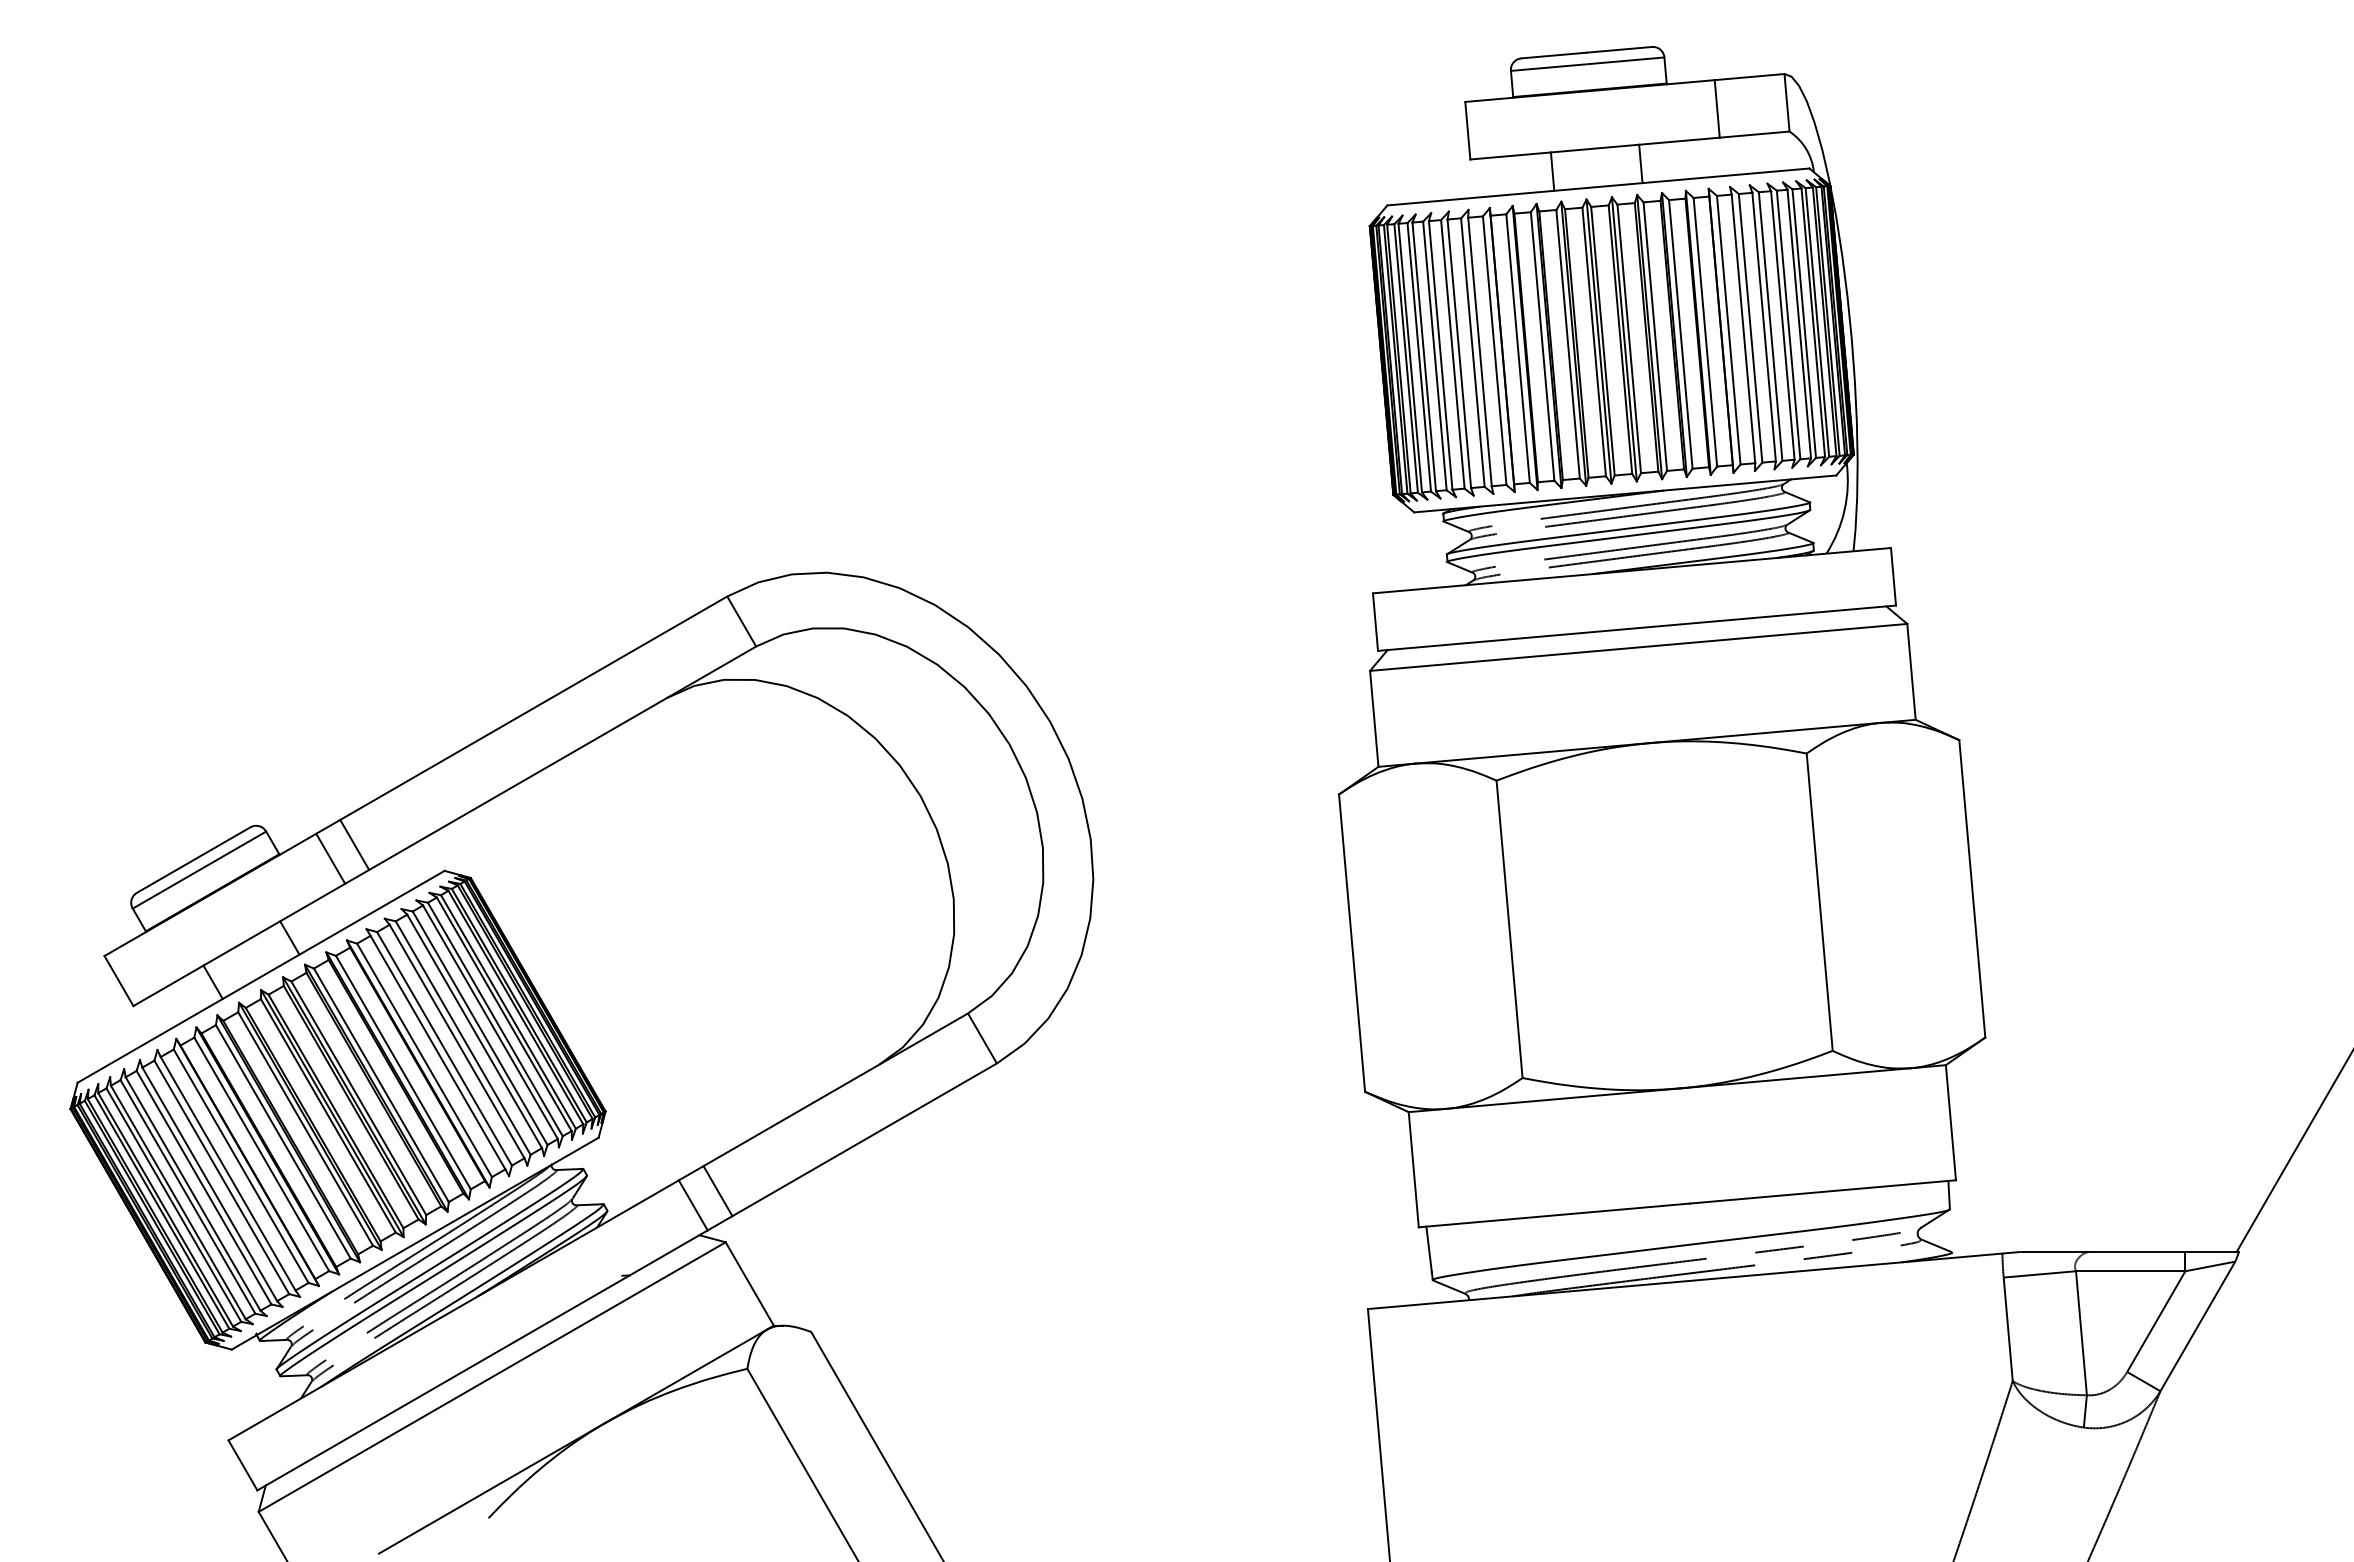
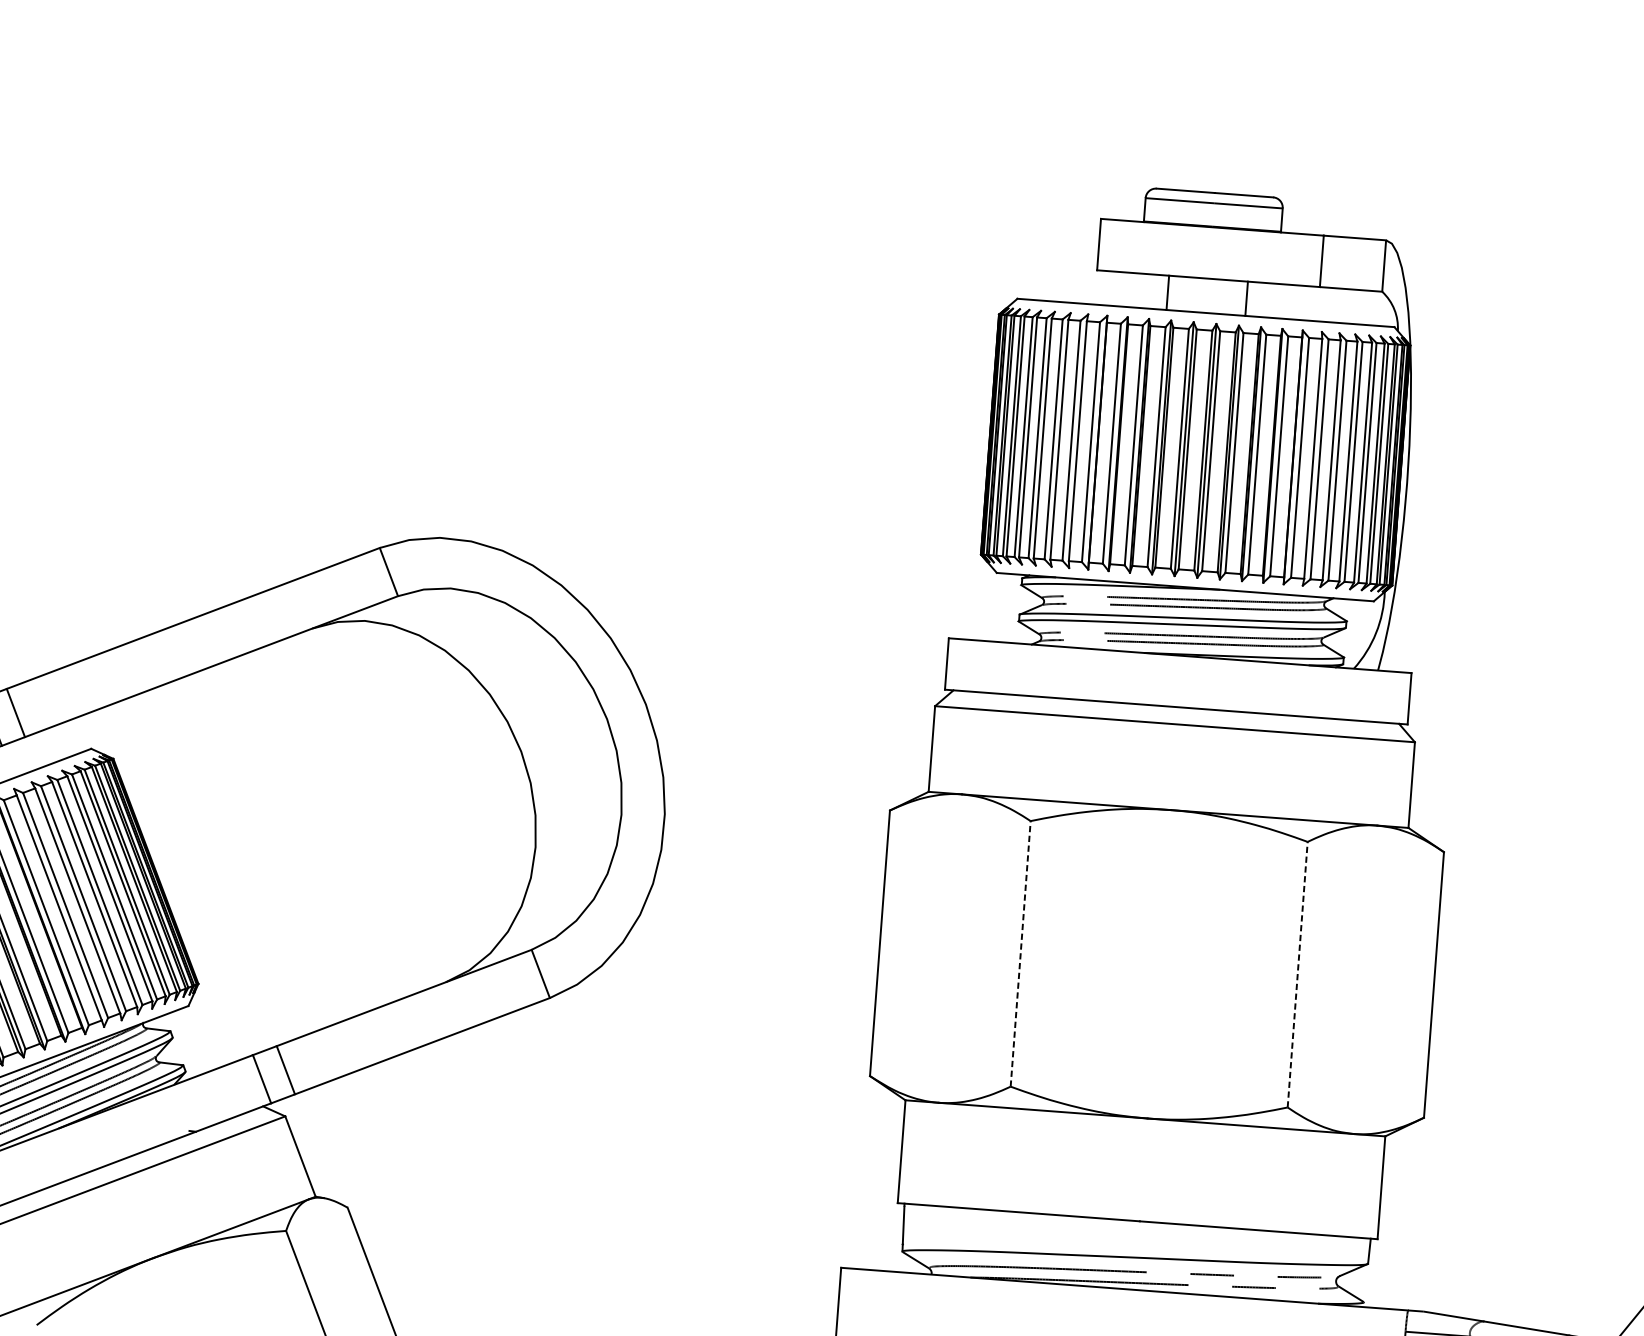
line: (1819, 901) -> (1297, 974), solid -> dashed
line: (1509, 928) -> (1020, 953), solid -> dashed

